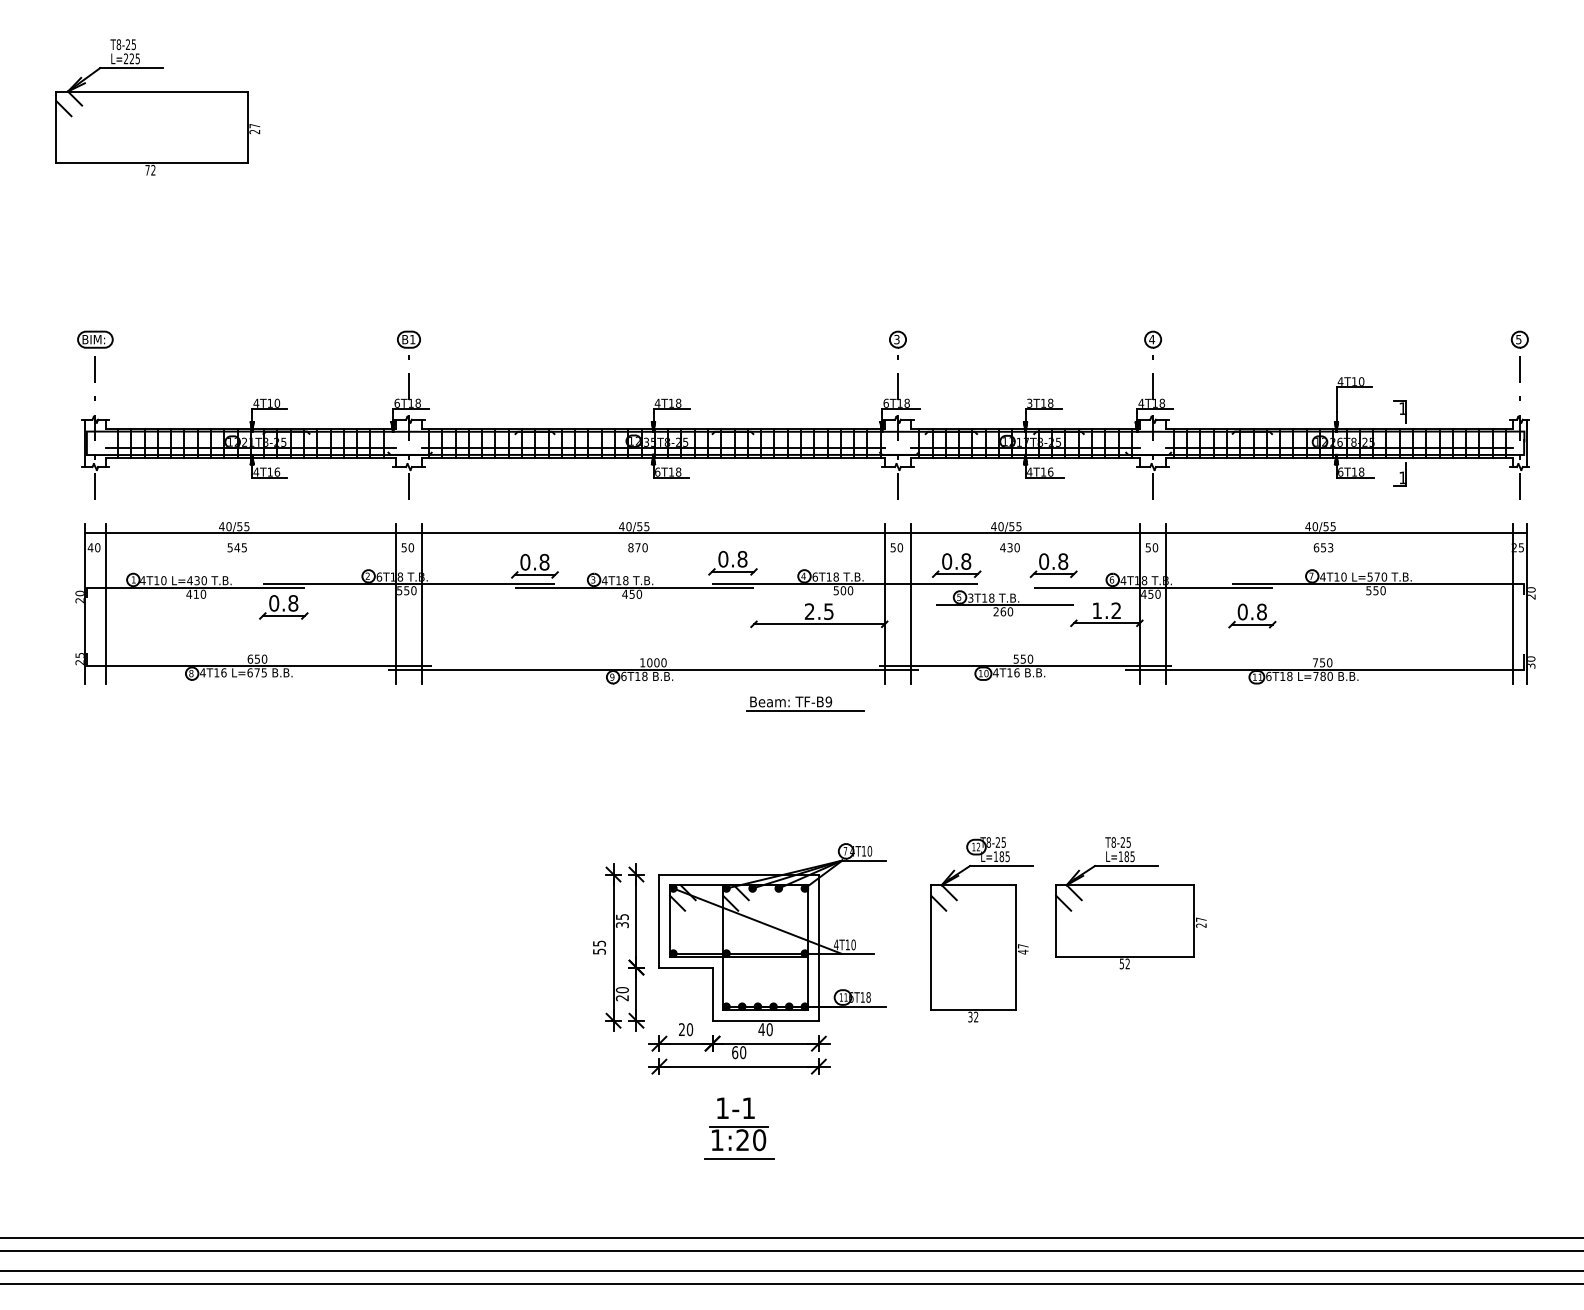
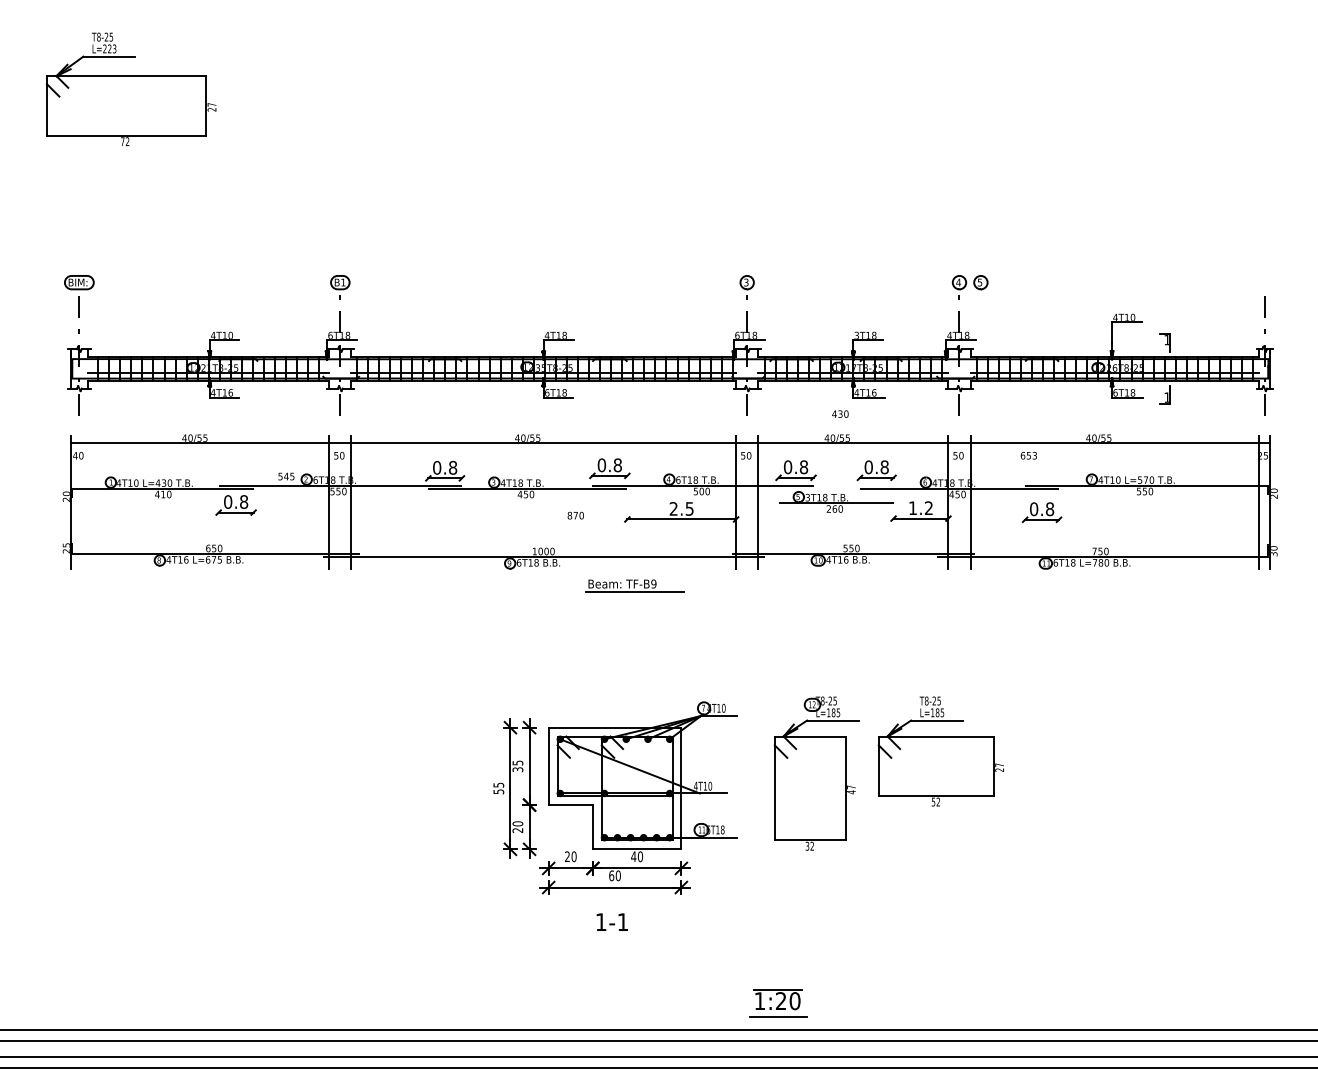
text: (137, 57) -> (114, 47), L=225 -> L=223
part: (1519, 339) -> (980, 282), moved
text: (236, 547) -> (285, 476), moved
text: (637, 547) -> (575, 515), moved
text: (1009, 547) -> (839, 413), moved
text: (1323, 547) -> (1028, 455), moved
line: (106, 603) -> (88, 502), removed
part: (805, 703) -> (634, 585), moved
part: (739, 1142) -> (778, 1003), moved

